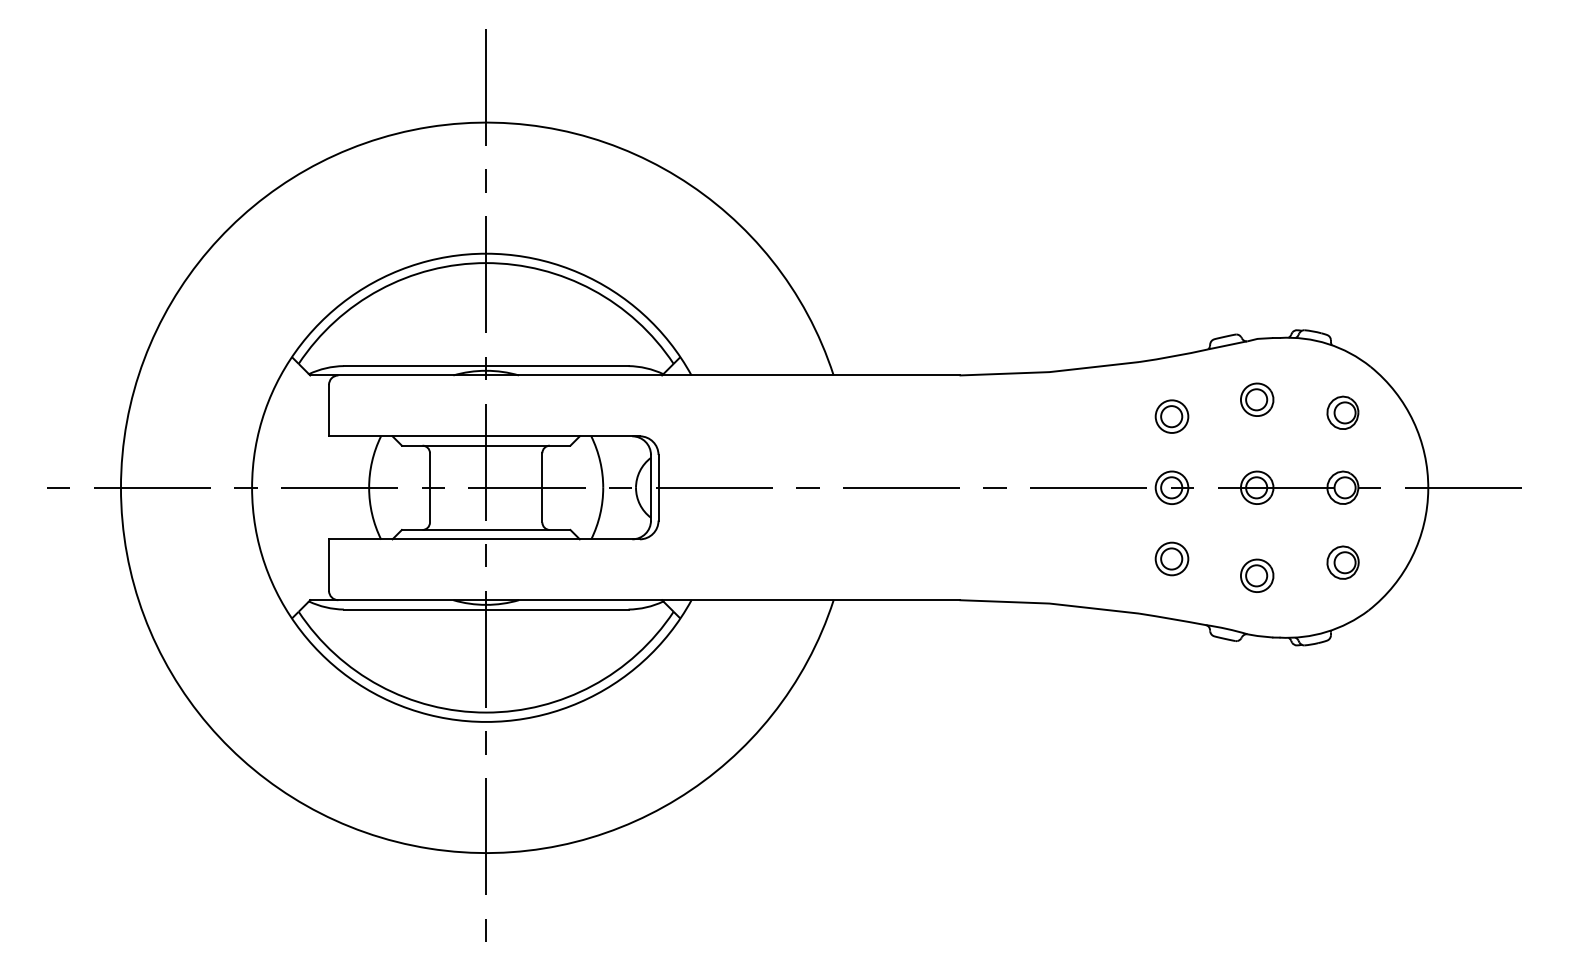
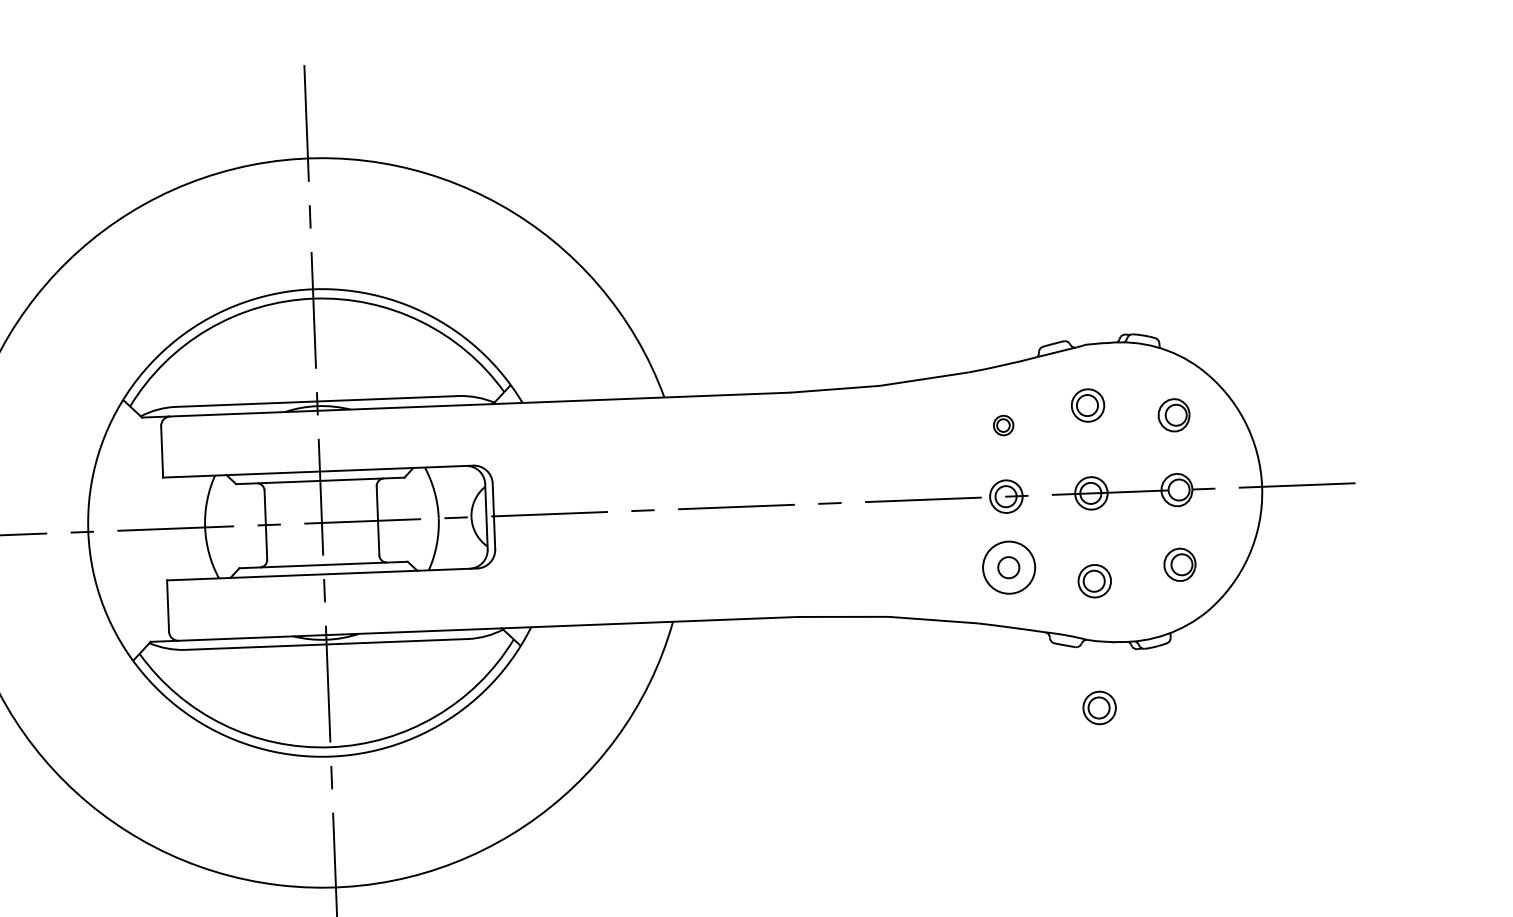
part: (1171, 416) -> (1003, 425), size x0.6
circle: (1171, 558) -> (1008, 567), size x1.6
part: (1257, 702) -> (1099, 707), added

